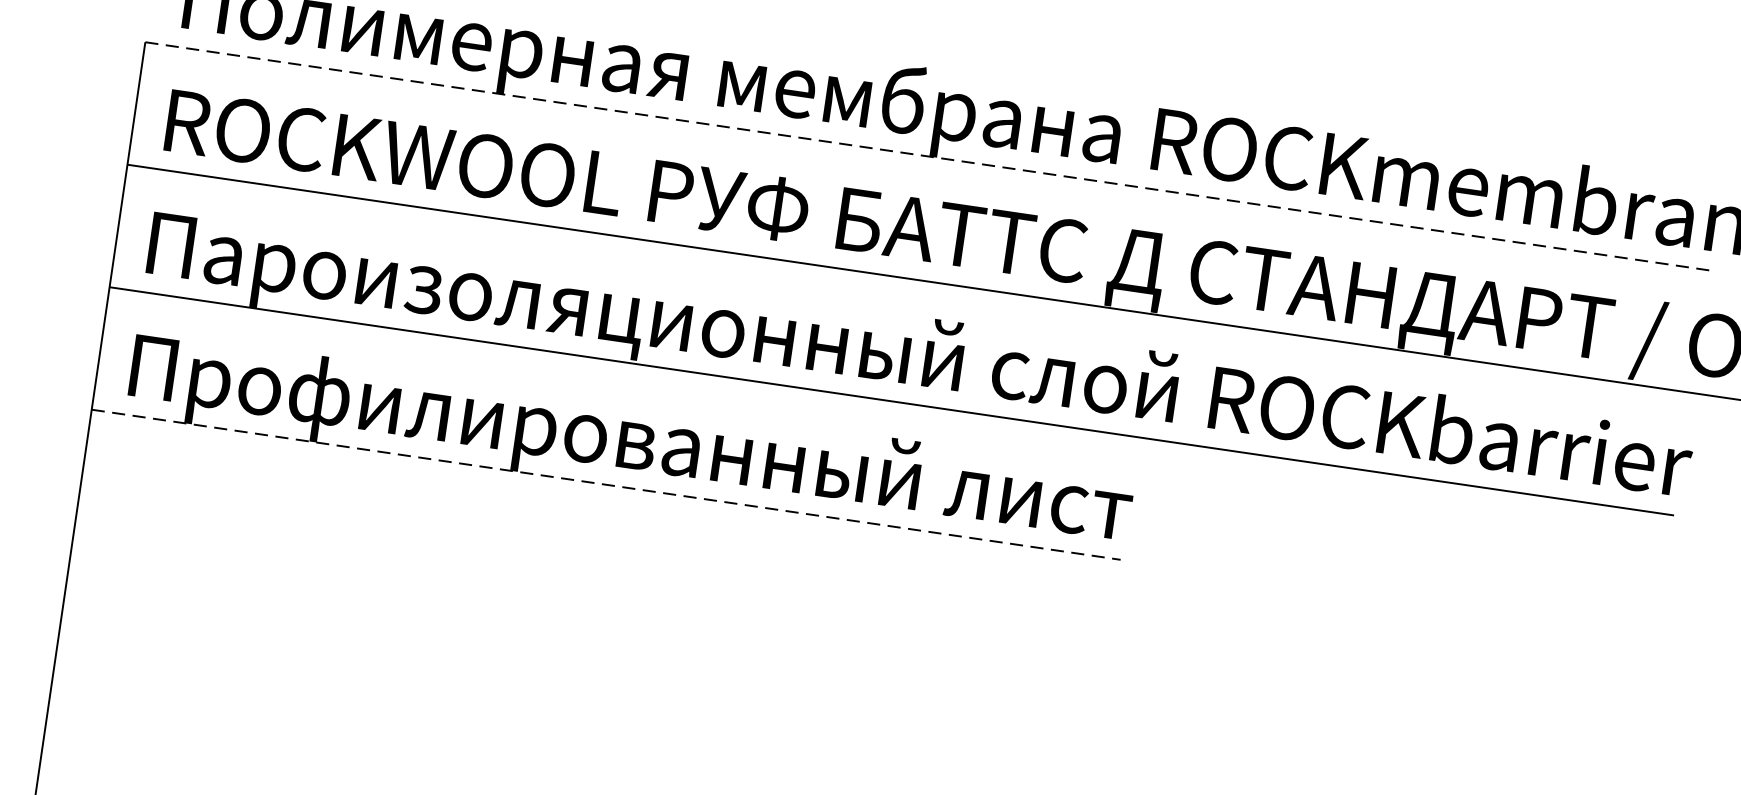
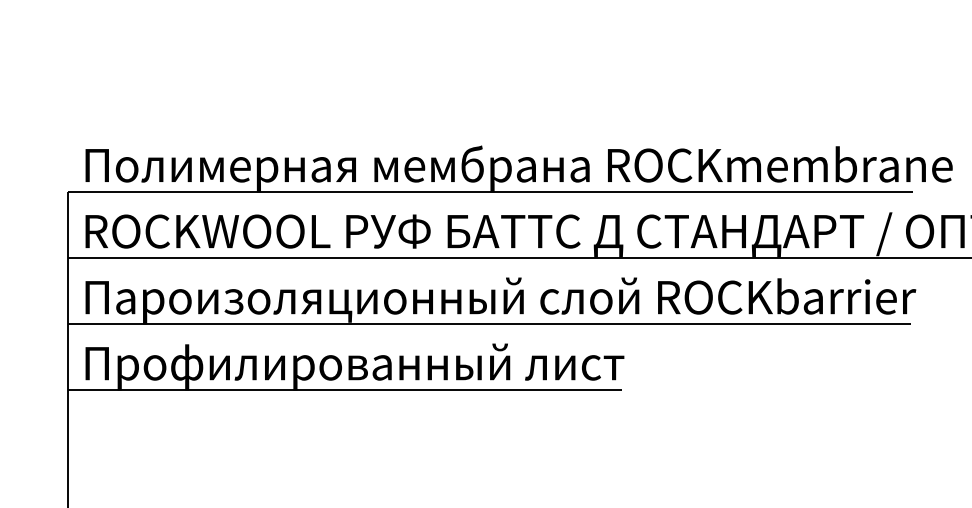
line: (929, 156) -> (490, 192), dashed -> solid
line: (606, 484) -> (345, 390), dashed -> solid

